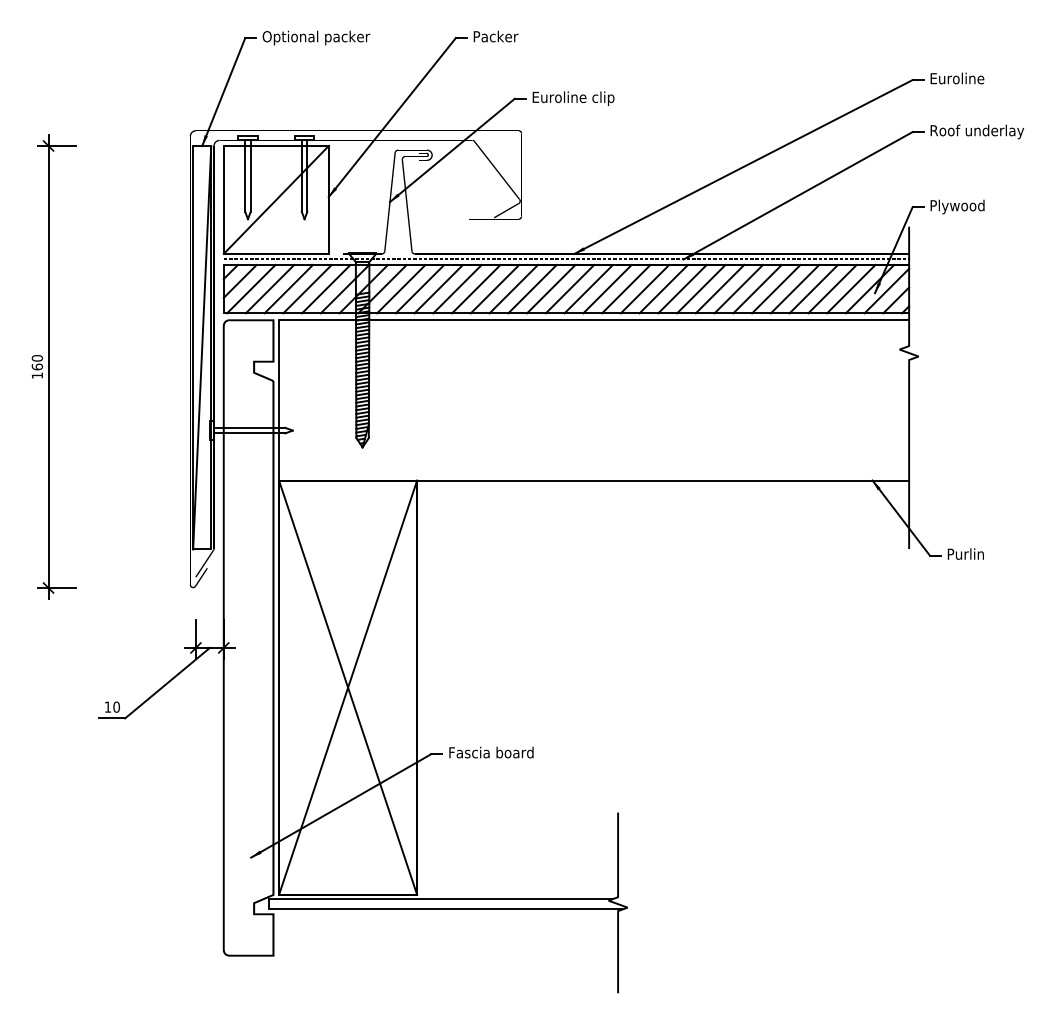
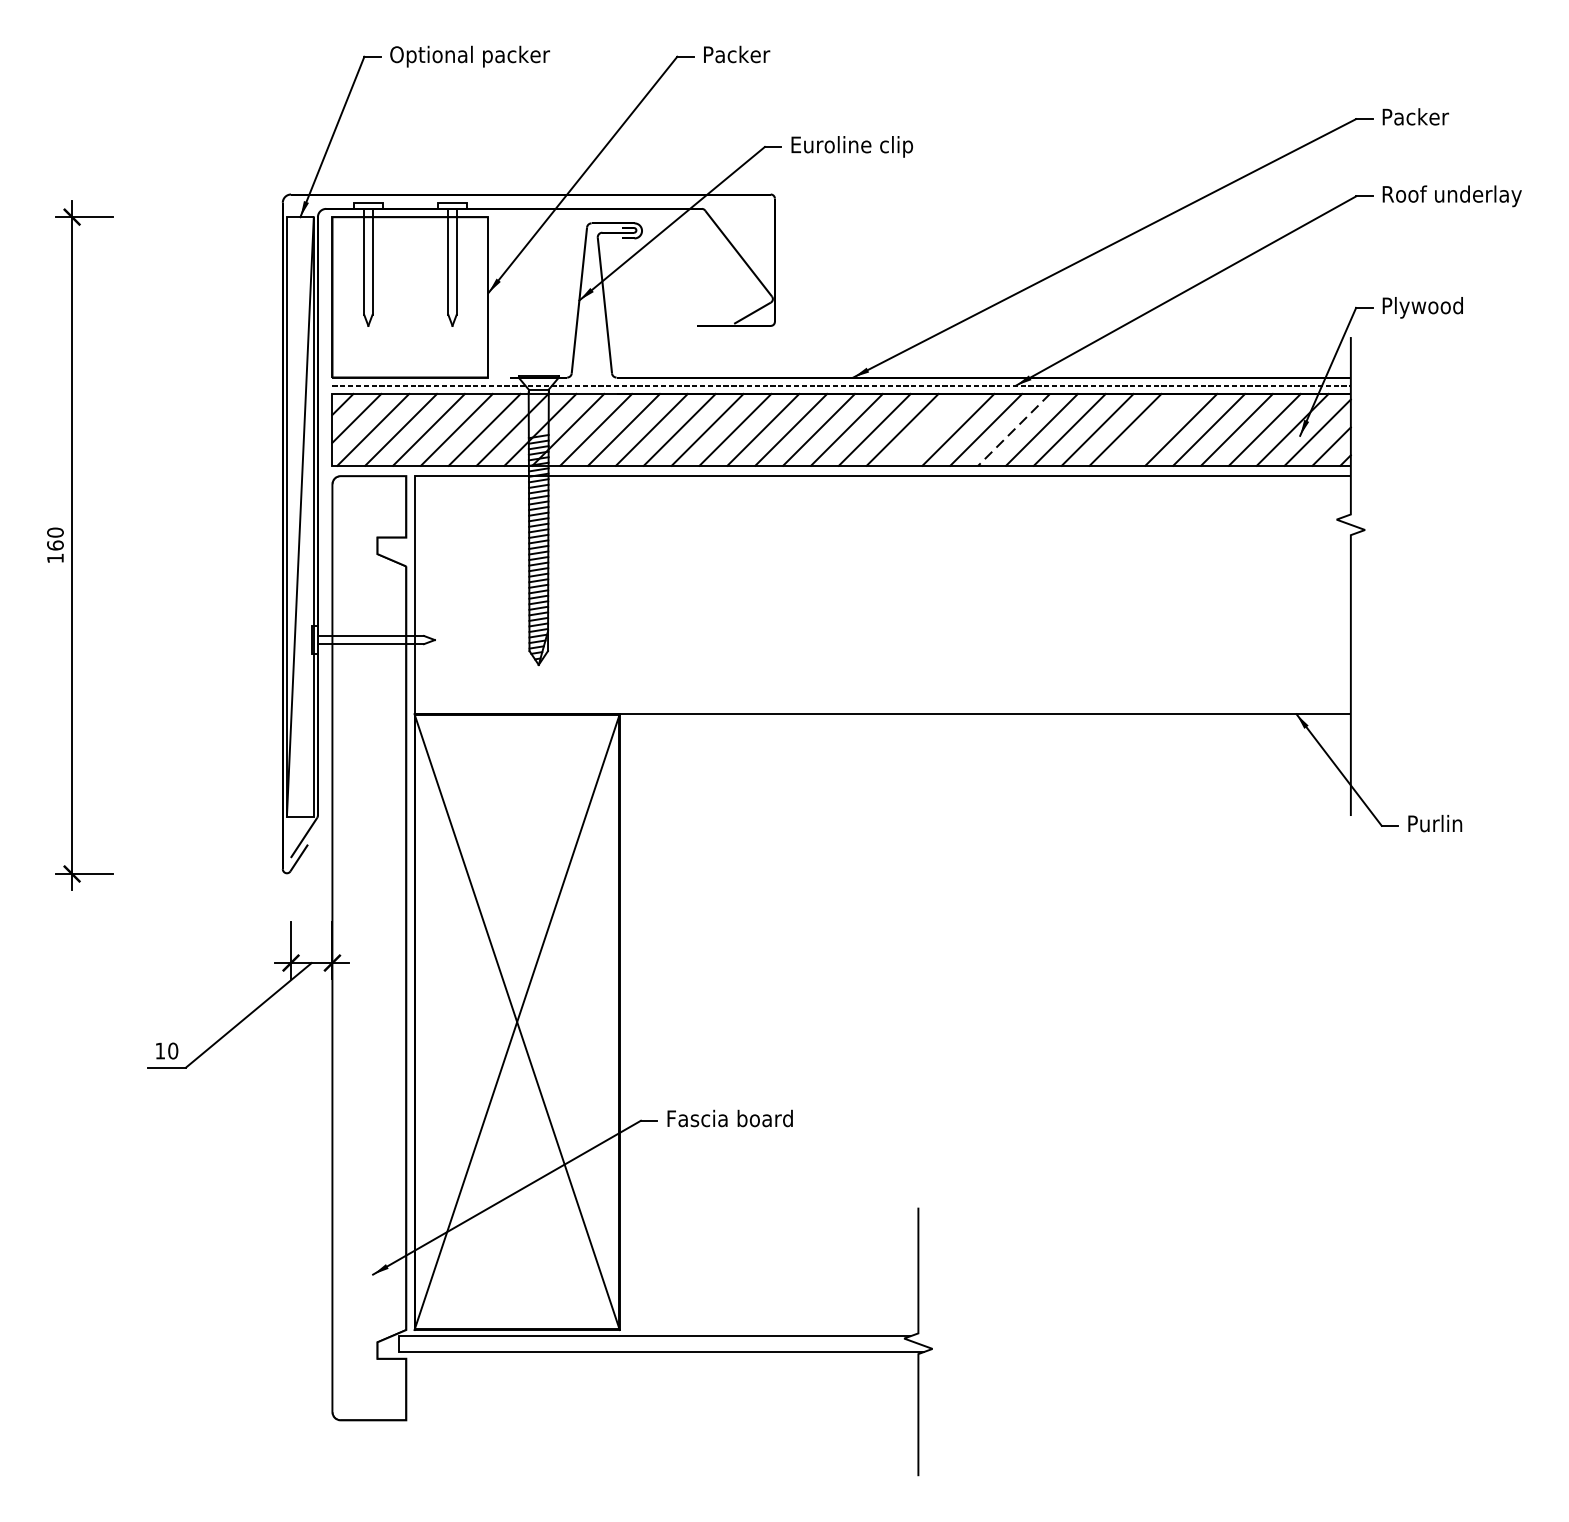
text: (958, 78) -> (1424, 116), Euroline -> Packer
line: (275, 199) -> (409, 296), removed
line: (626, 289) -> (930, 430), removed
line: (682, 289) -> (1014, 430), solid -> dashed
line: (776, 289) -> (1153, 430), removed

